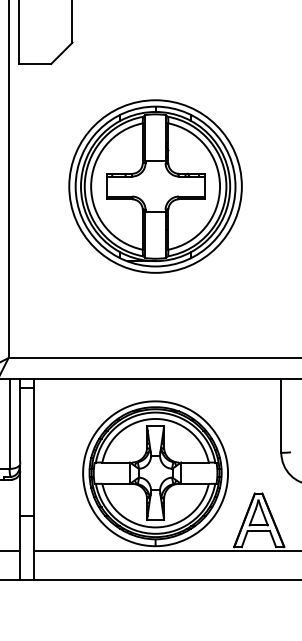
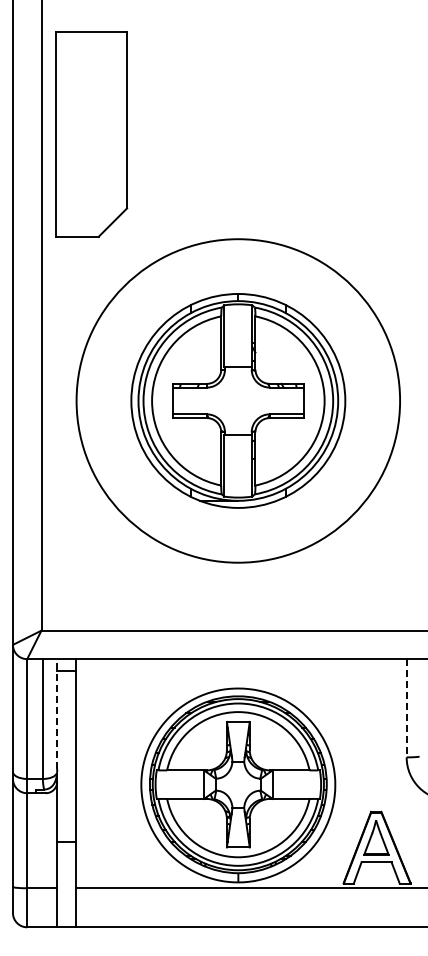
circle: (154, 186) -> (237, 400), size x1.4
line: (281, 416) -> (406, 708), solid -> dashed
line: (20, 420) -> (57, 714), solid -> dashed

